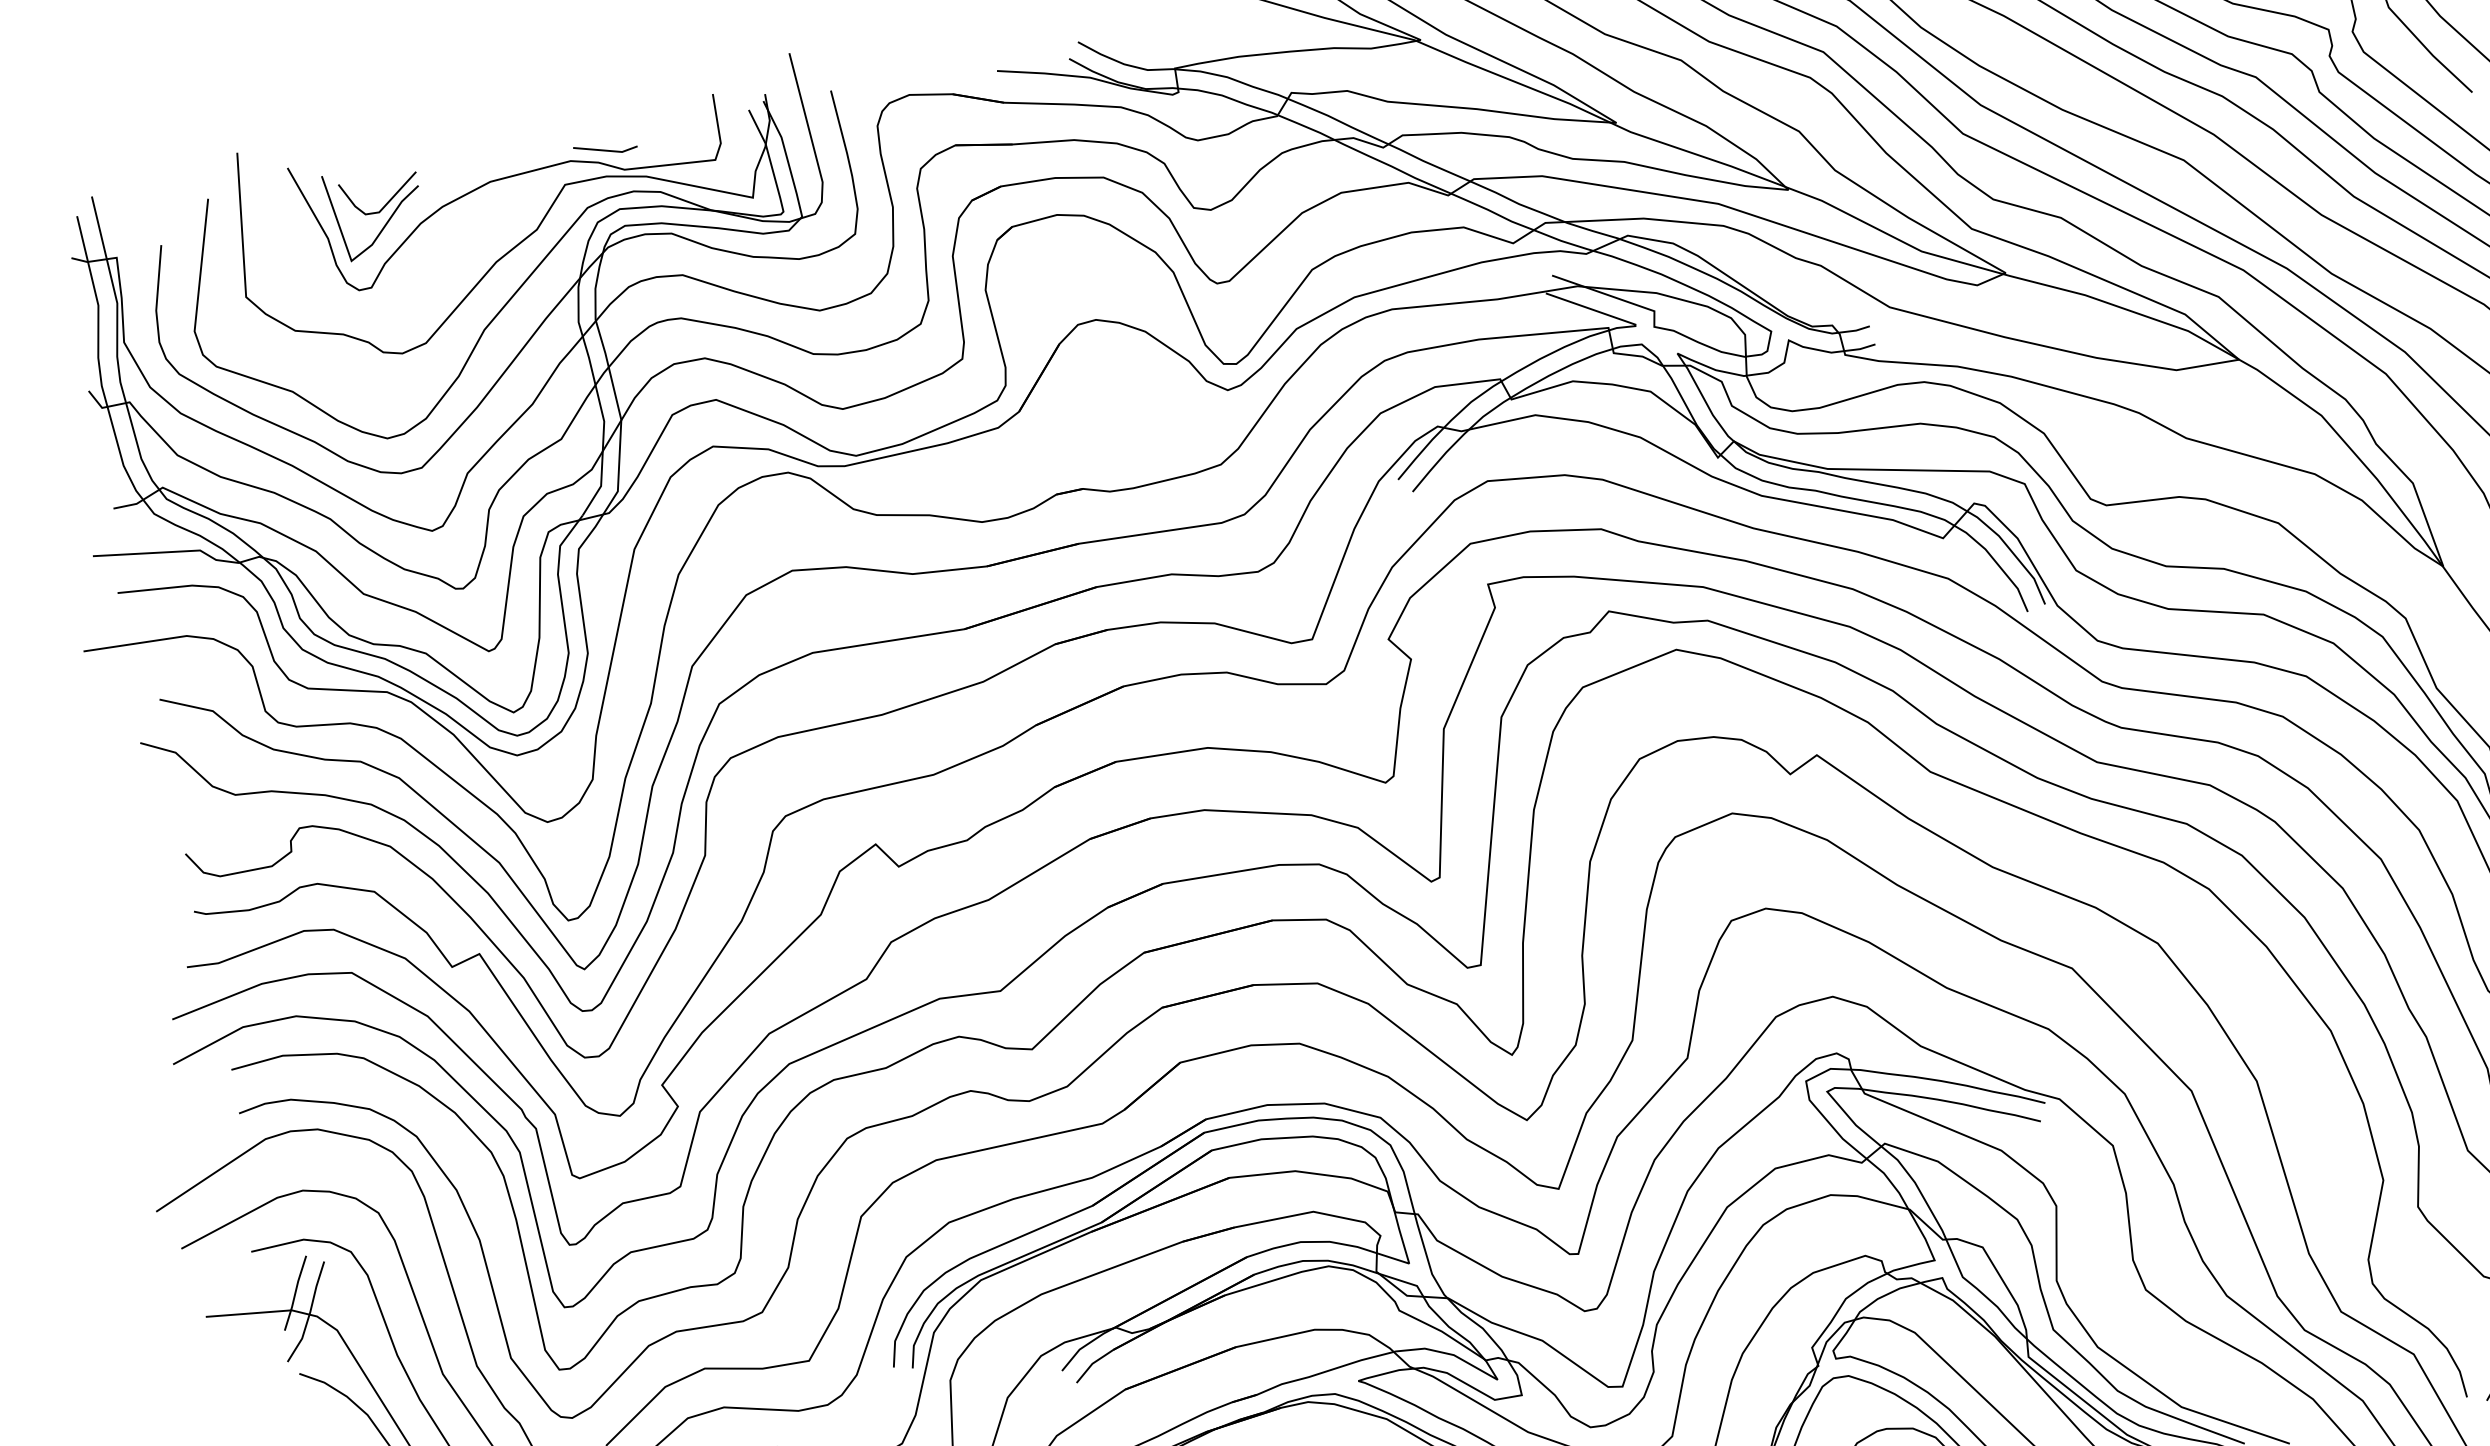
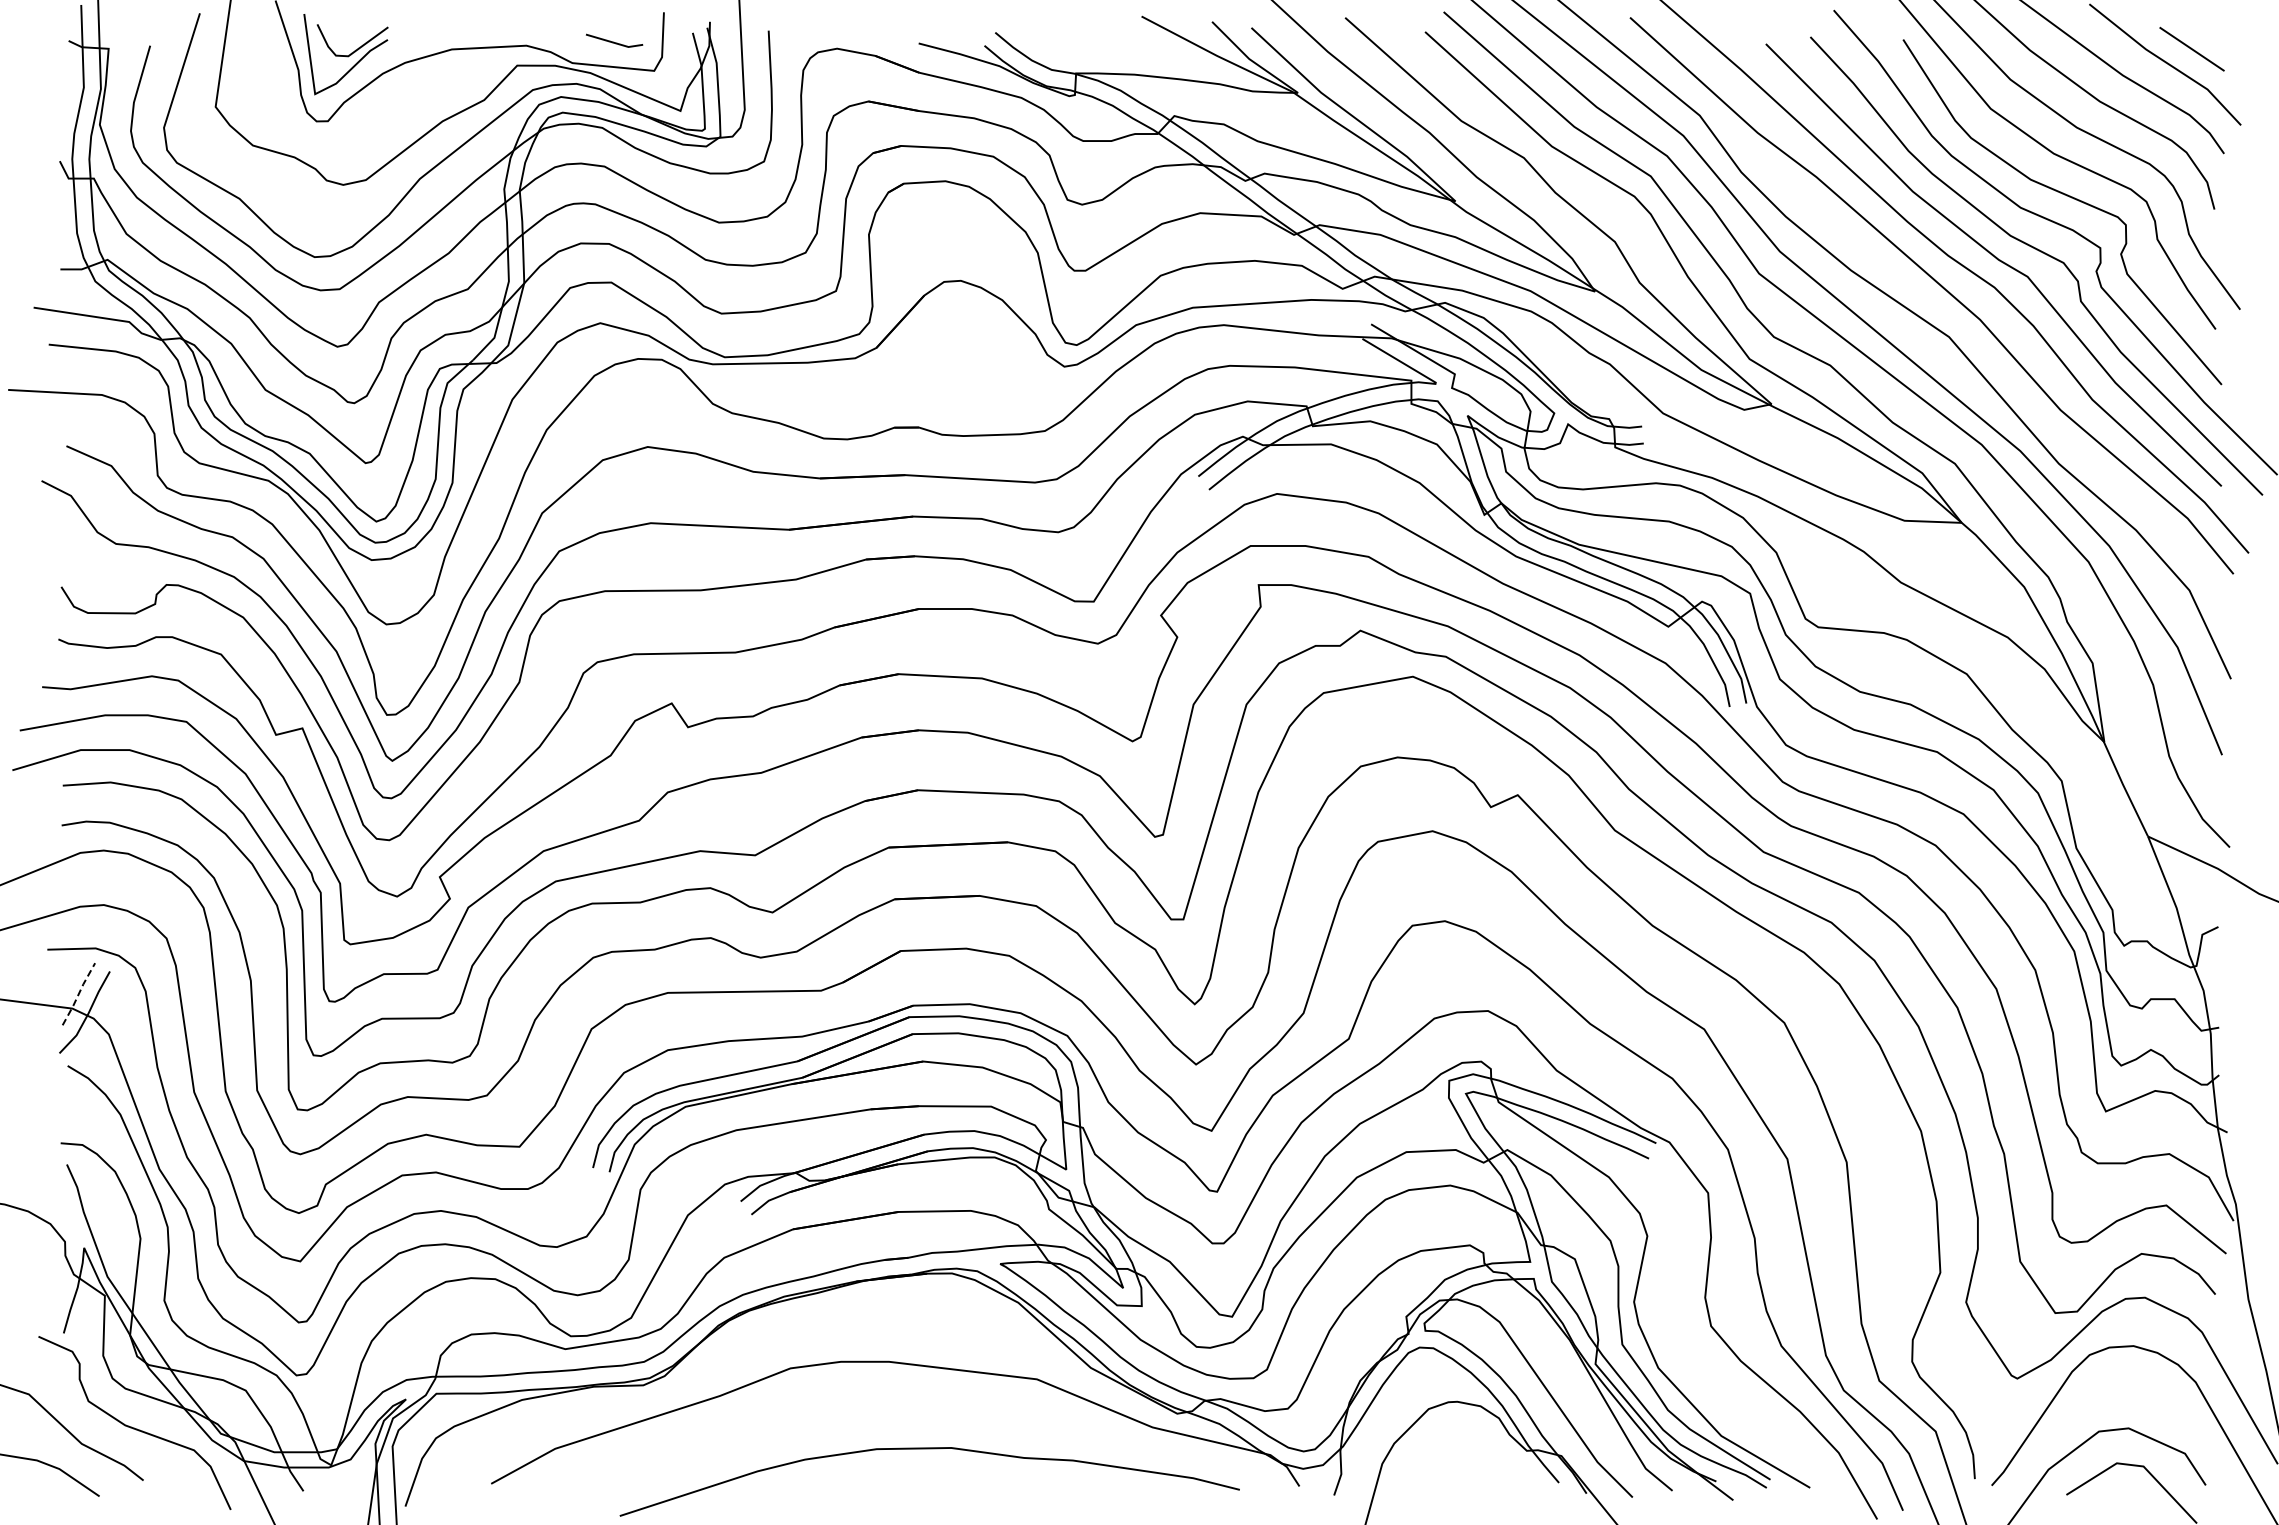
line: (604, 149) -> (613, 41), moved
line: (295, 1293) -> (78, 994), solid -> dashed

